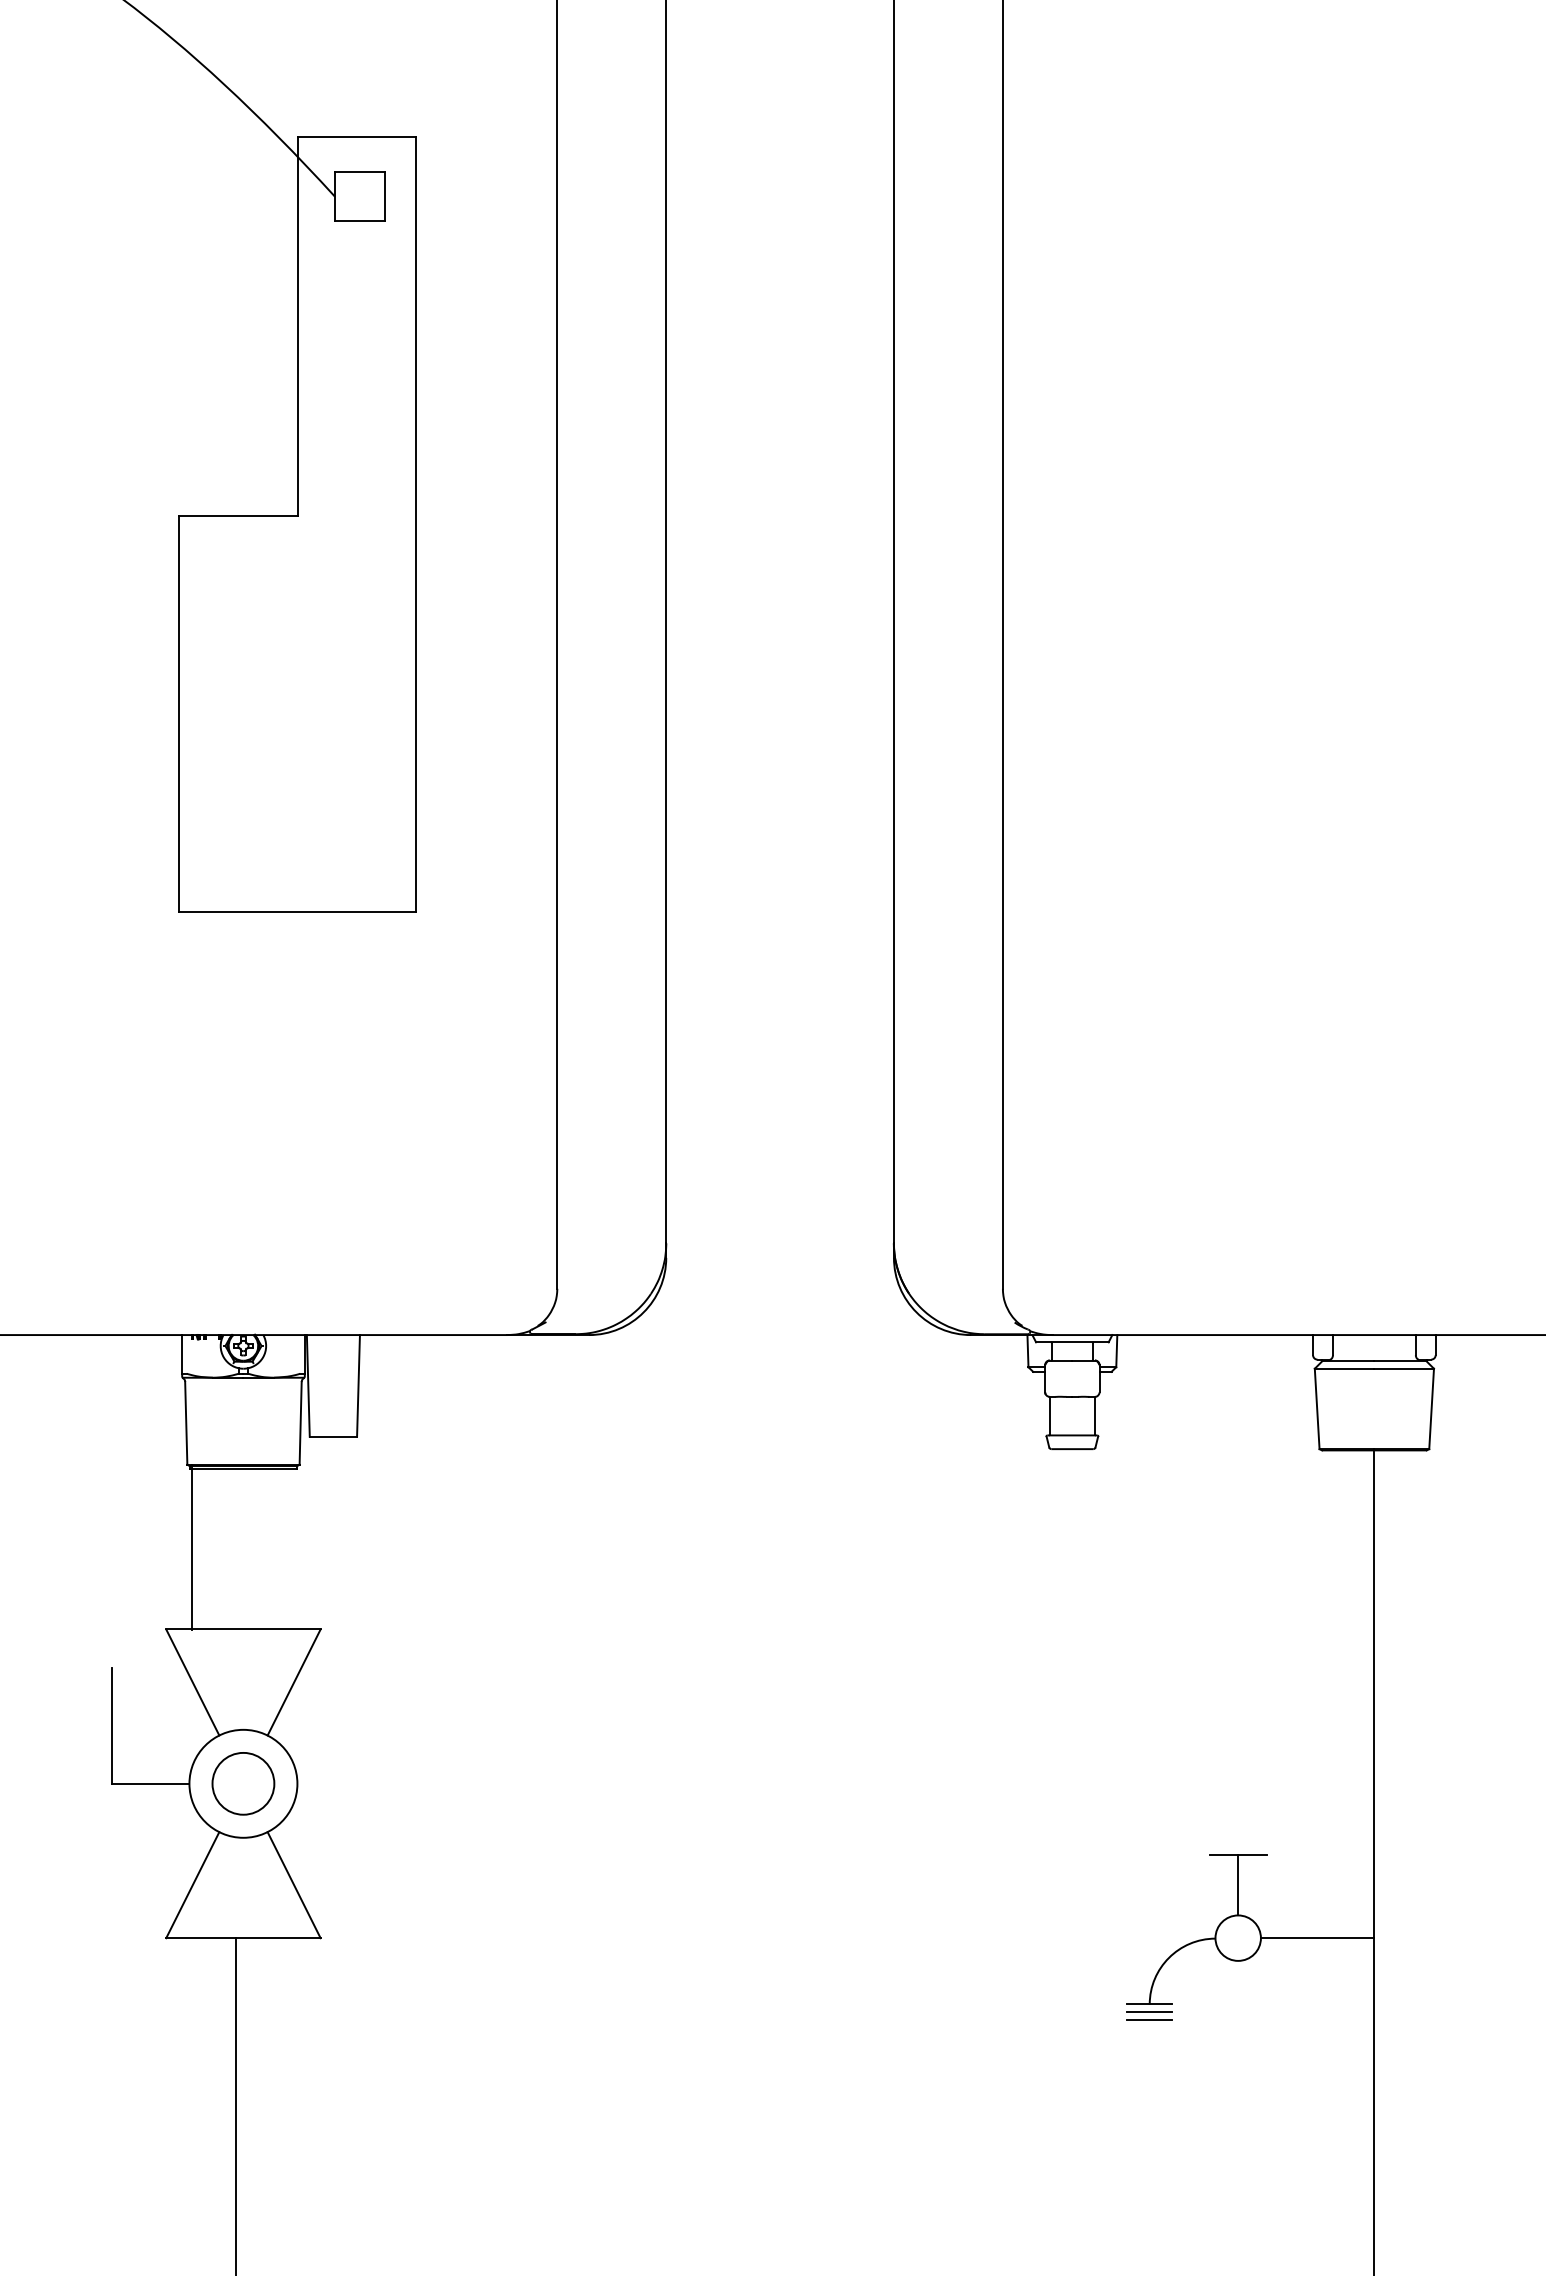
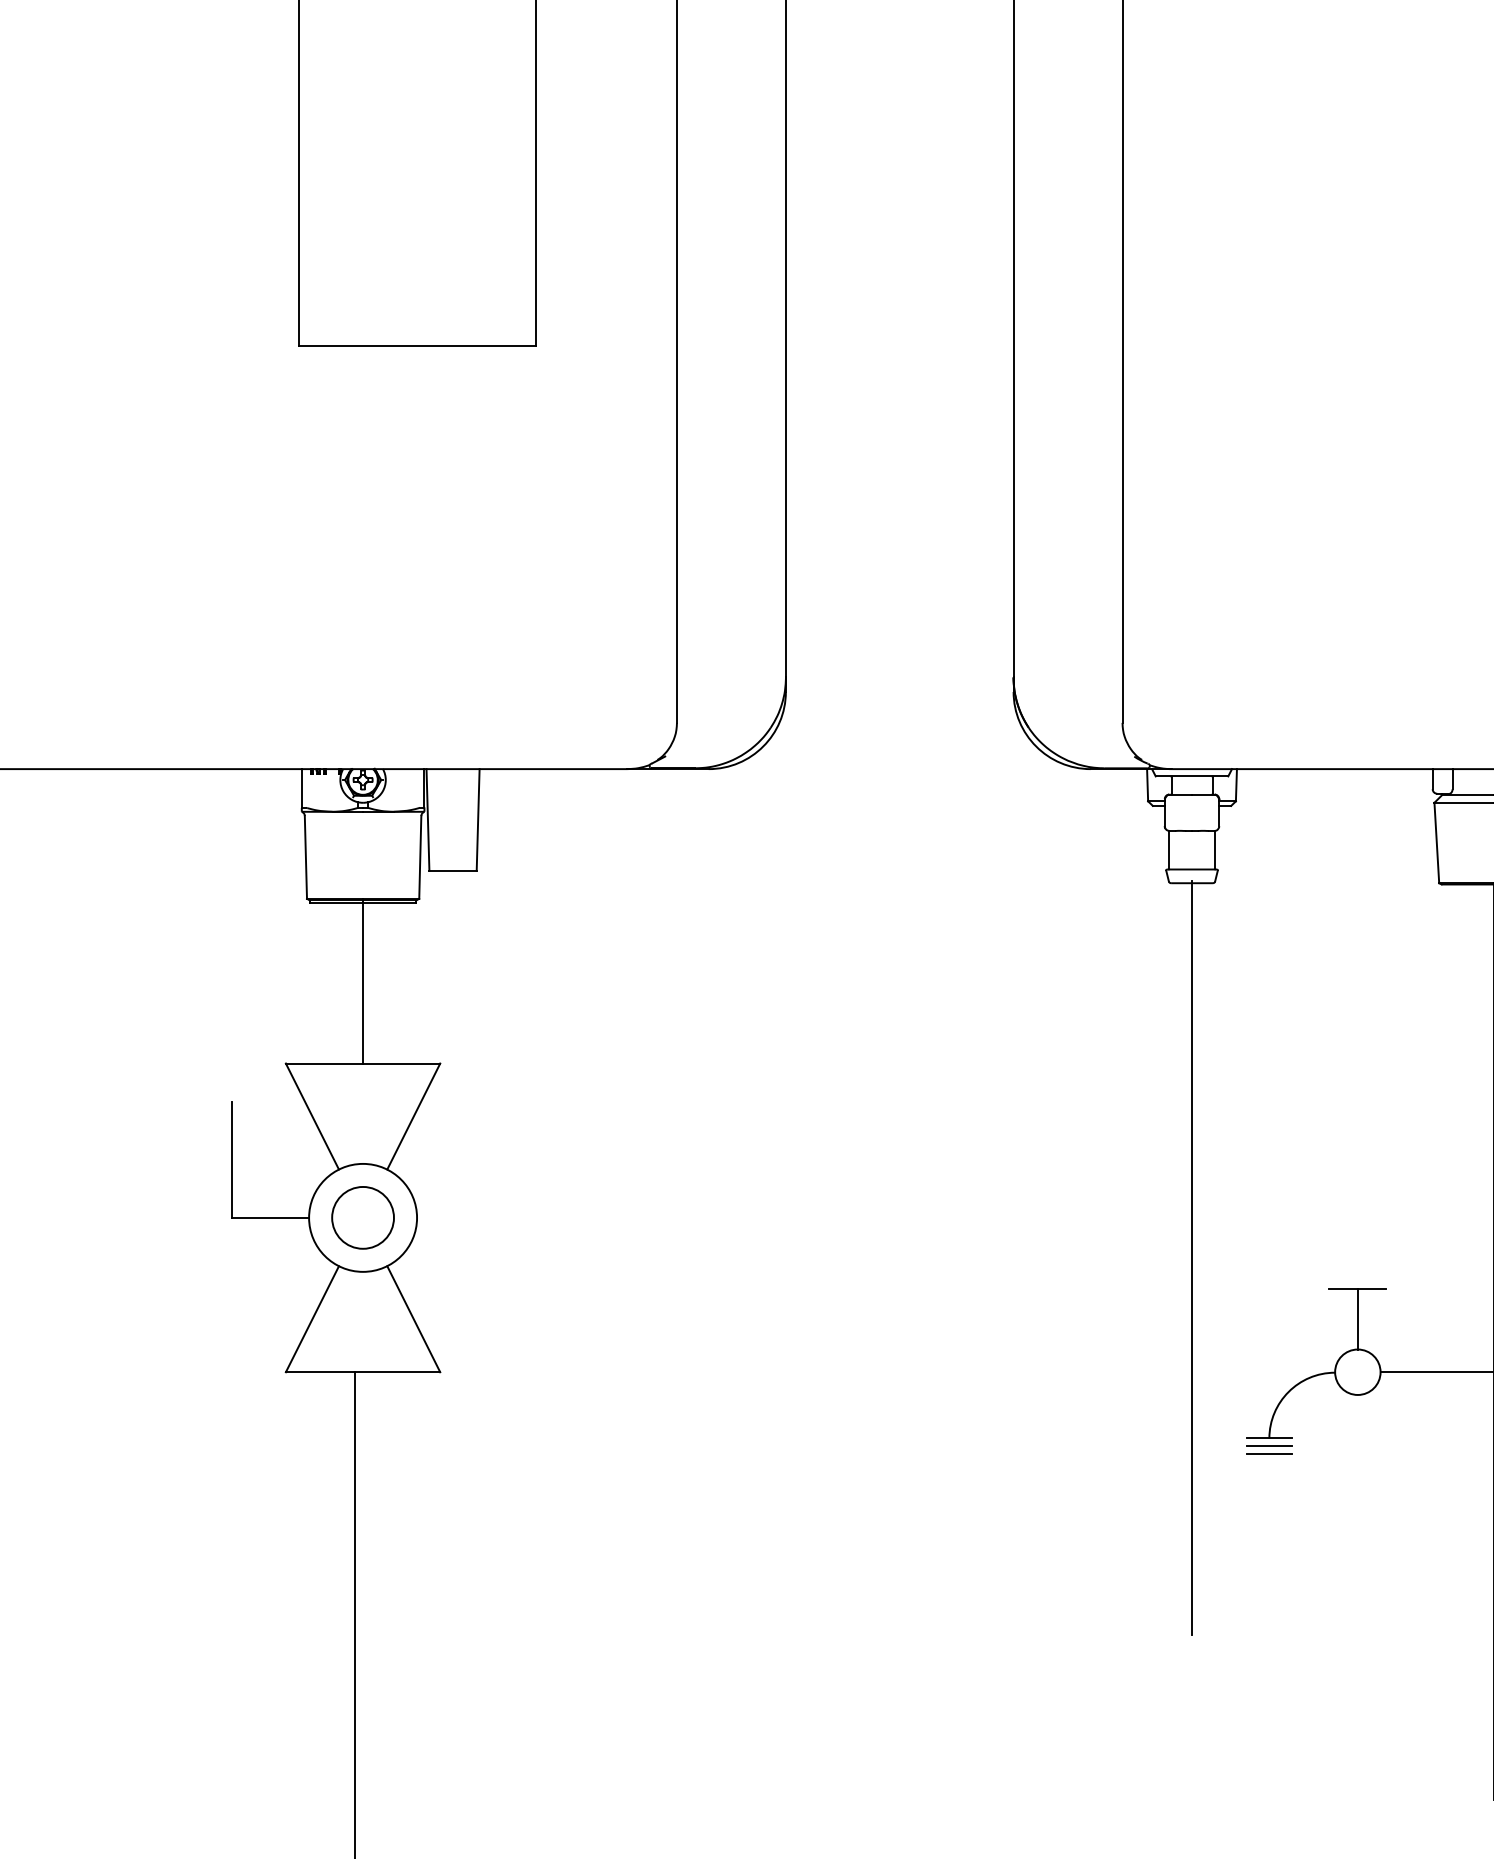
line: (192, 1546) -> (363, 980), moved
line: (1072, 1824) -> (1192, 1258), added

